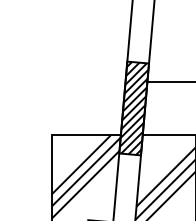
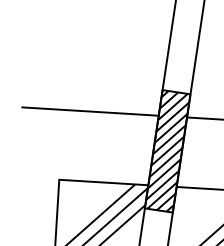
line: (72, 81) -> (90, 111), added

